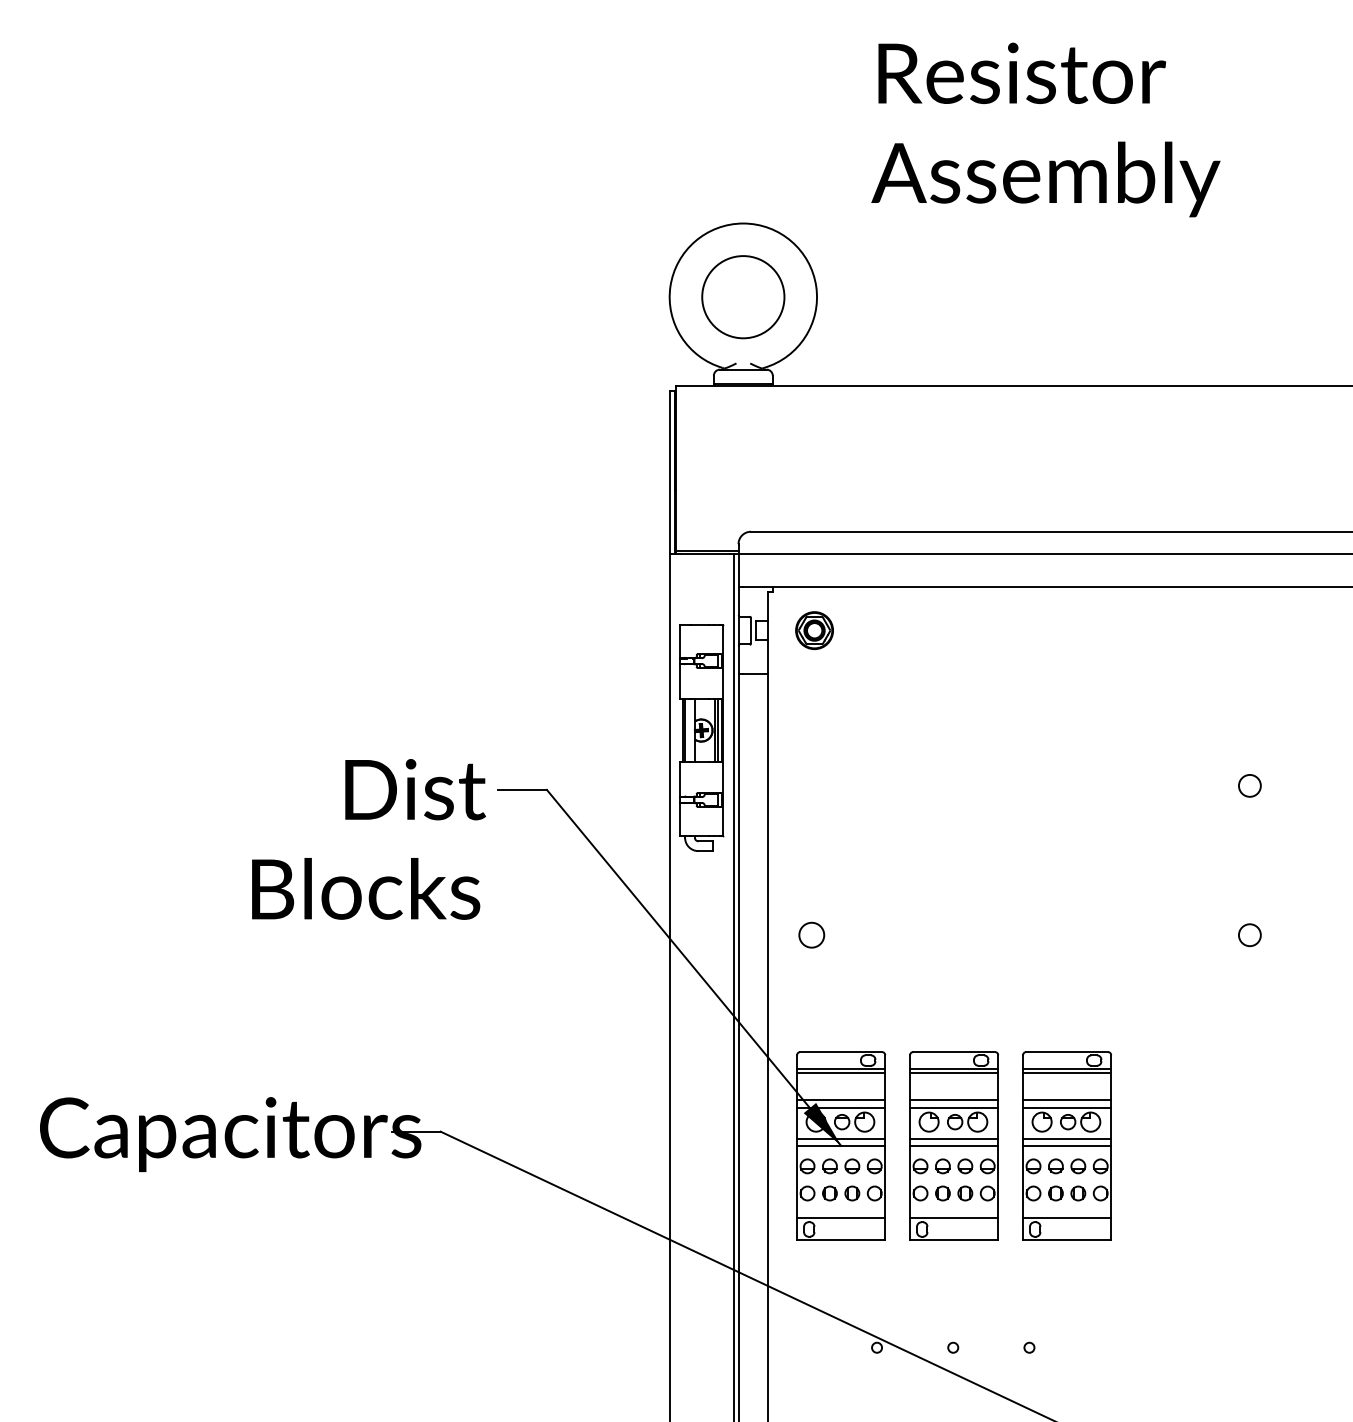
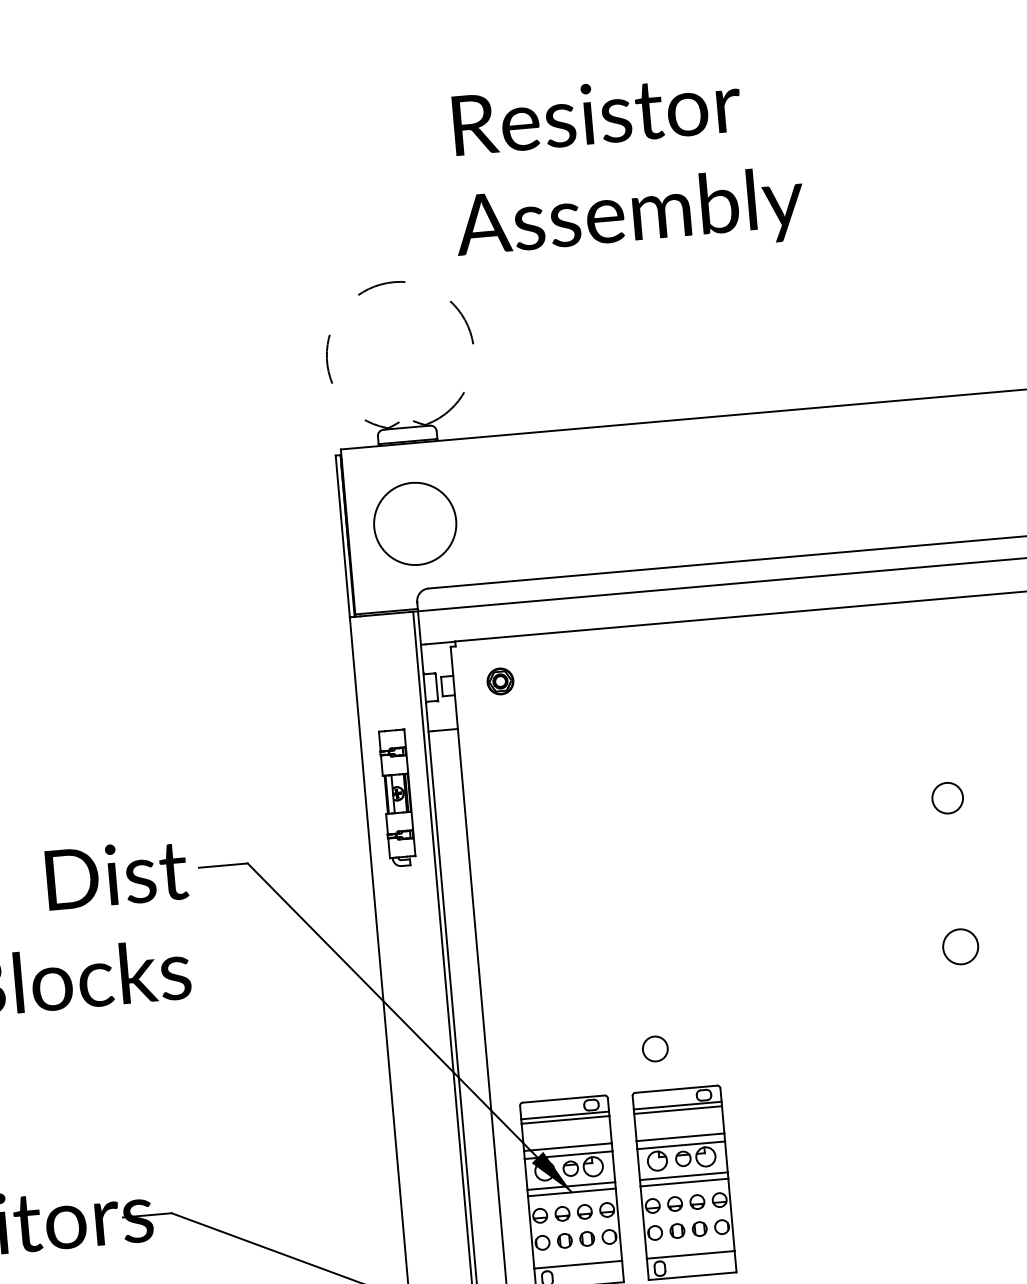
text: (1045, 129) -> (625, 167), moved
arc: (743, 223) -> (394, 282), solid -> dashed
circle: (743, 297) -> (415, 524), moved
part: (814, 630) -> (500, 681), size x0.7
part: (701, 737) -> (397, 797), size x0.6
circle: (1249, 785) -> (947, 797), size x1.4
circle: (811, 934) -> (655, 1048), moved
circle: (1249, 935) -> (960, 947), size x1.6
part: (1066, 1145) -> (796, 1172), removed

